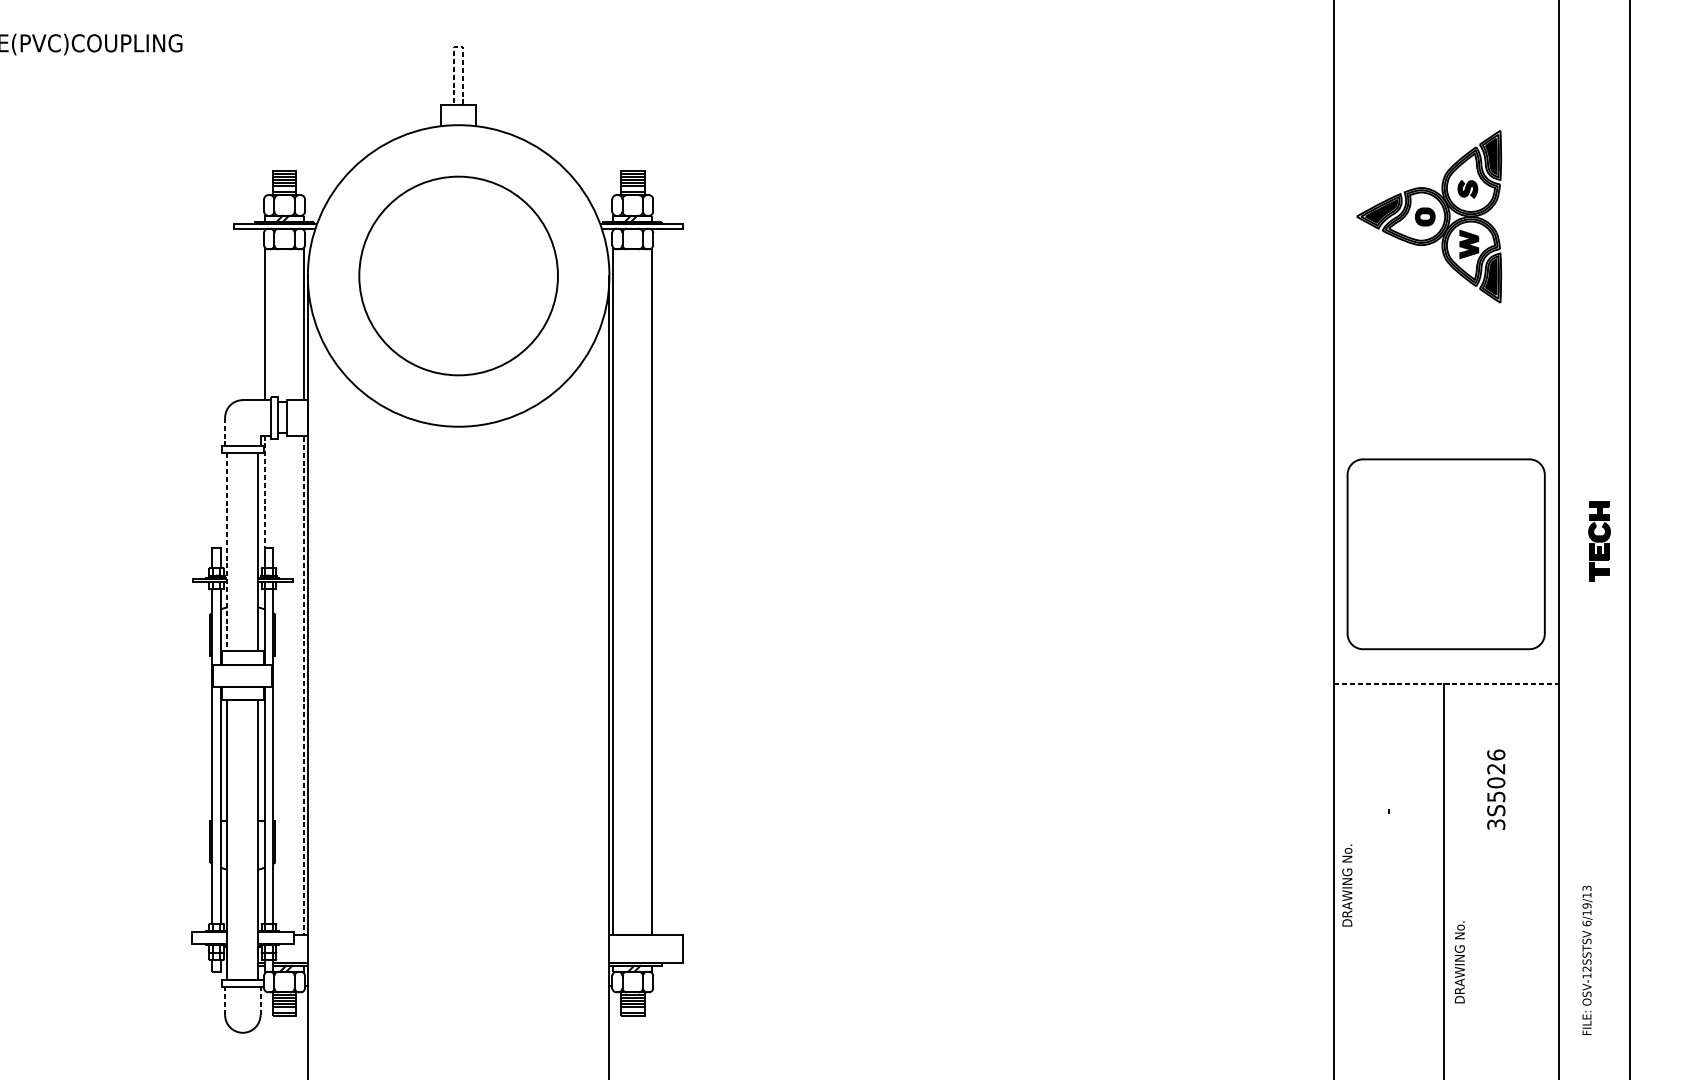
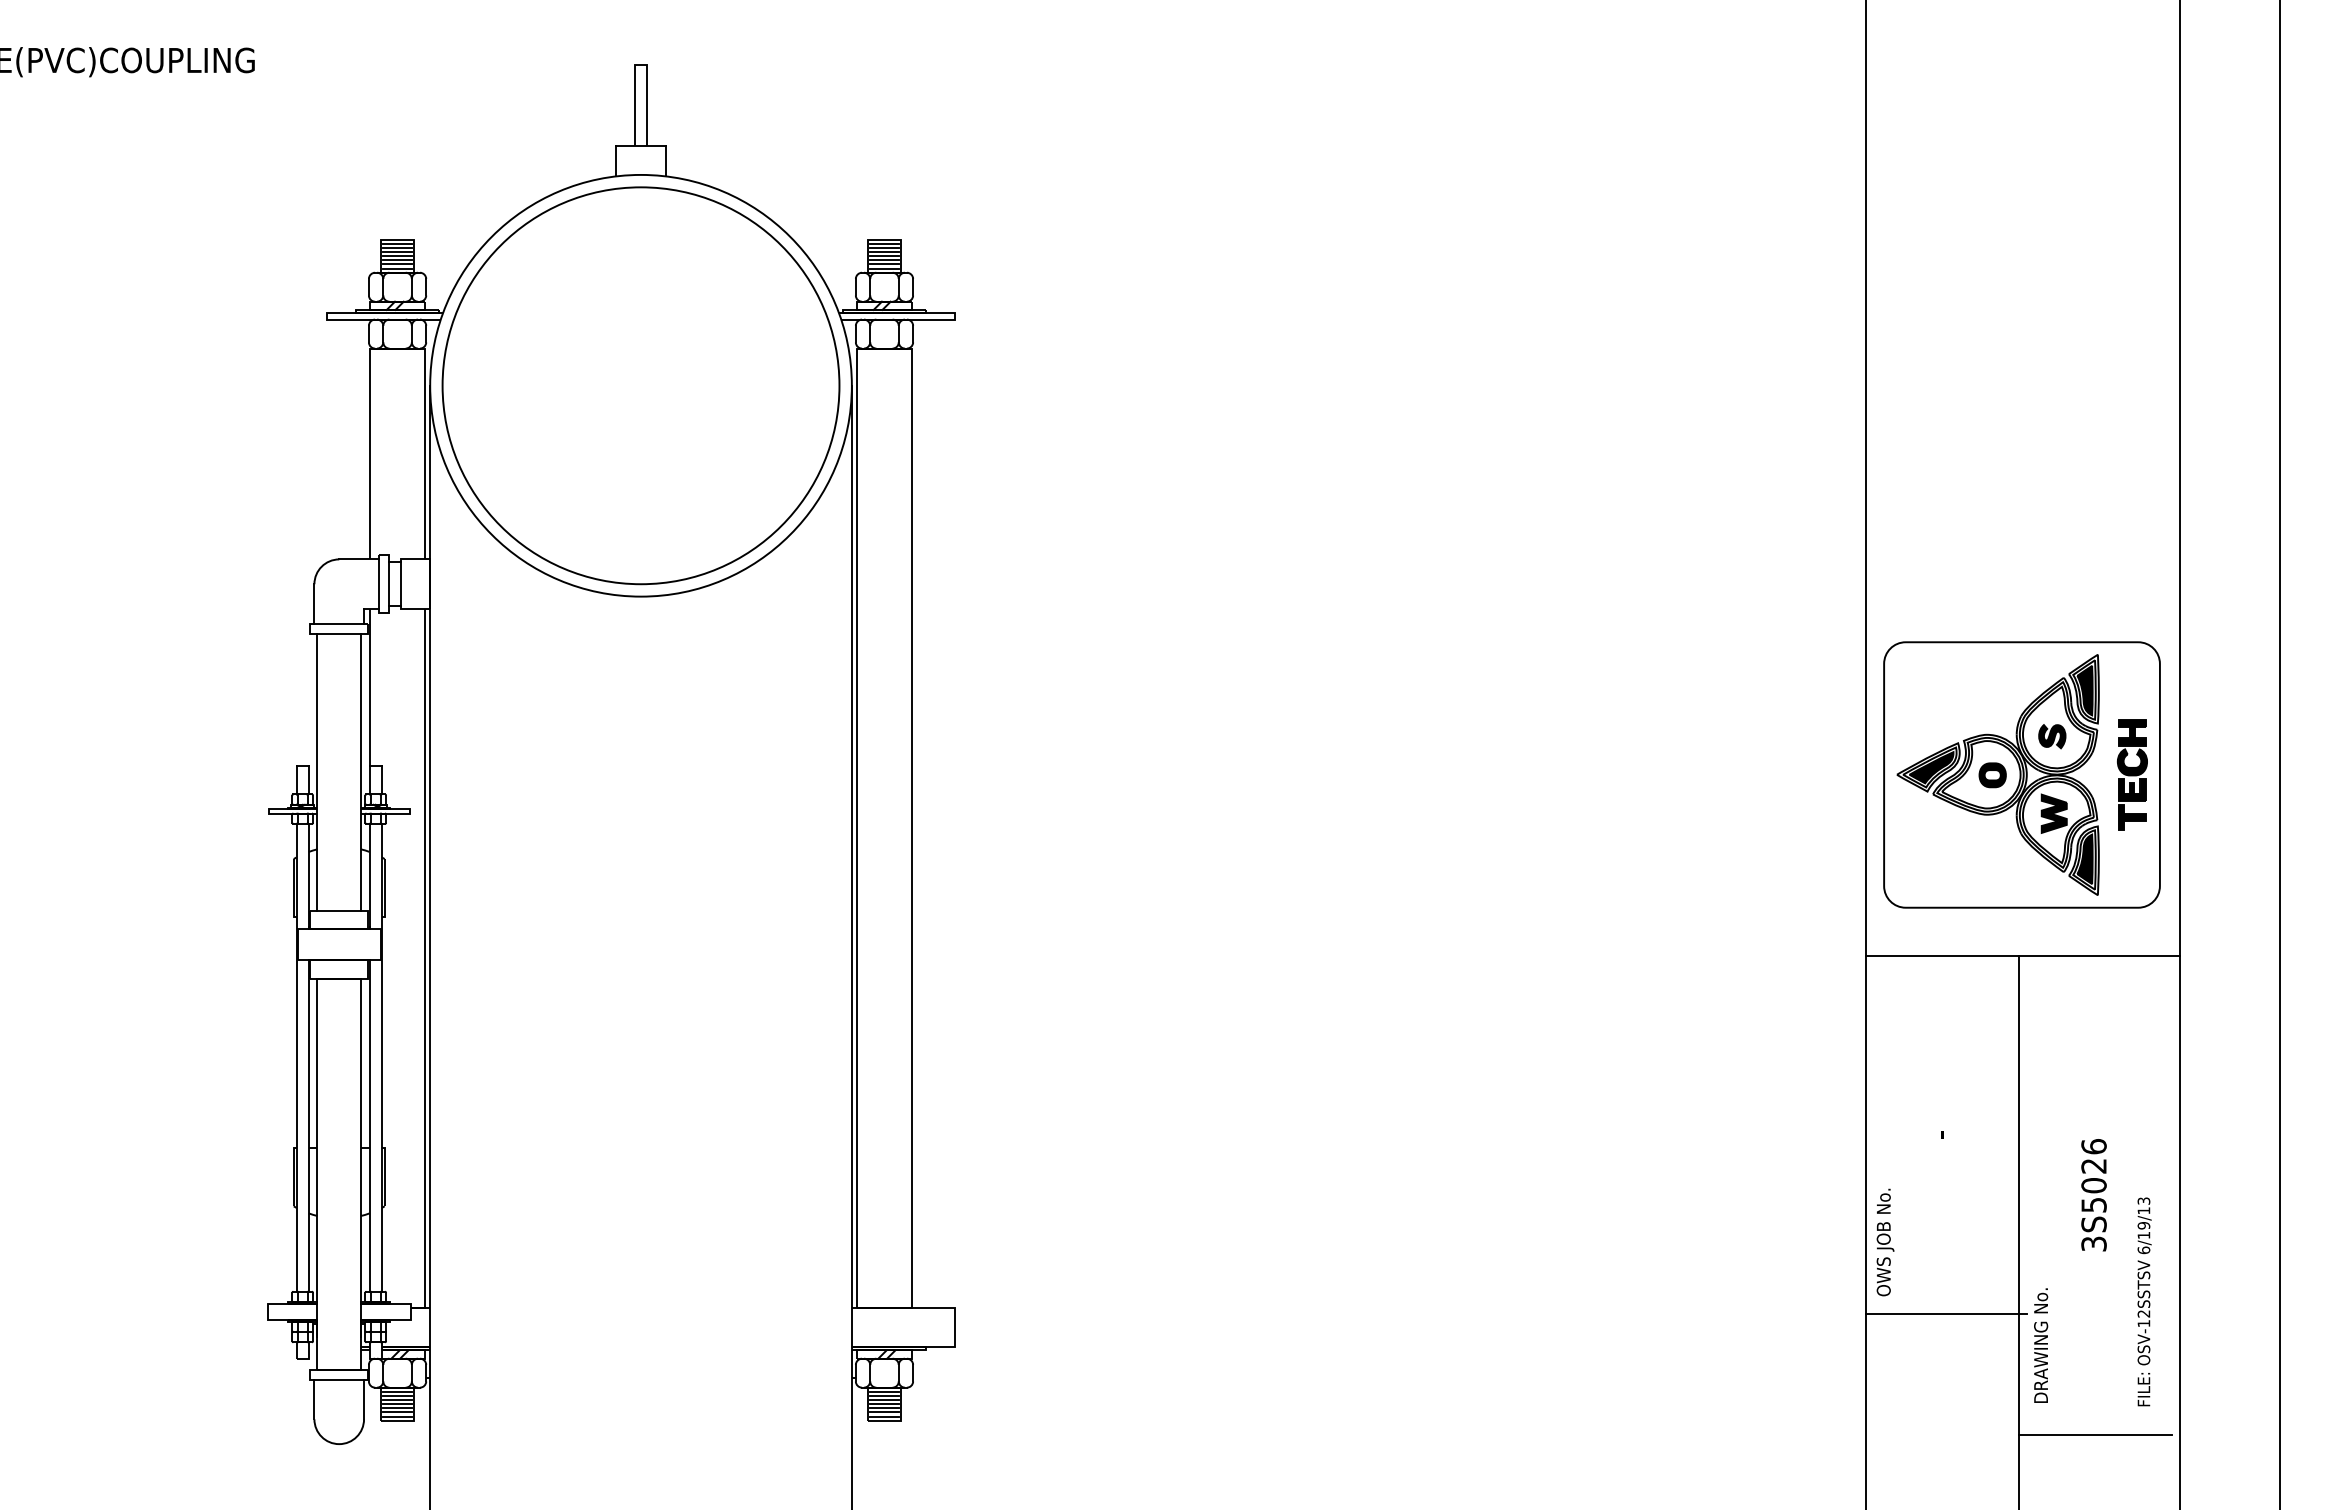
line: (458, 46) -> (640, 65), dashed -> solid
line: (284, 189) -> (397, 264), added
line: (632, 189) -> (884, 264), added
part: (1428, 216) -> (1997, 774), moved
circle: (458, 275) -> (640, 385), size x1.43
line: (225, 431) -> (314, 603), dashed -> solid
line: (265, 491) -> (370, 687), dashed -> solid
part: (1598, 541) -> (2131, 774), moved
line: (227, 552) -> (317, 772), dashed -> solid
line: (1447, 683) -> (2023, 955), dashed -> solid
line: (304, 690) -> (425, 965), dashed -> solid
text: (1495, 789) -> (2093, 1195), moved
text: (1348, 885) -> (1885, 1238), DRAWING No. -> OWS JOB No.
line: (1391, 939) -> (1945, 1313), added
text: (1587, 960) -> (2144, 1301), moved
line: (225, 1000) -> (314, 1399), dashed -> solid
line: (260, 1000) -> (364, 1399), dashed -> solid
line: (284, 1010) -> (397, 1412), added
line: (632, 1010) -> (884, 1412), added
line: (1498, 1026) -> (2094, 1435), added

